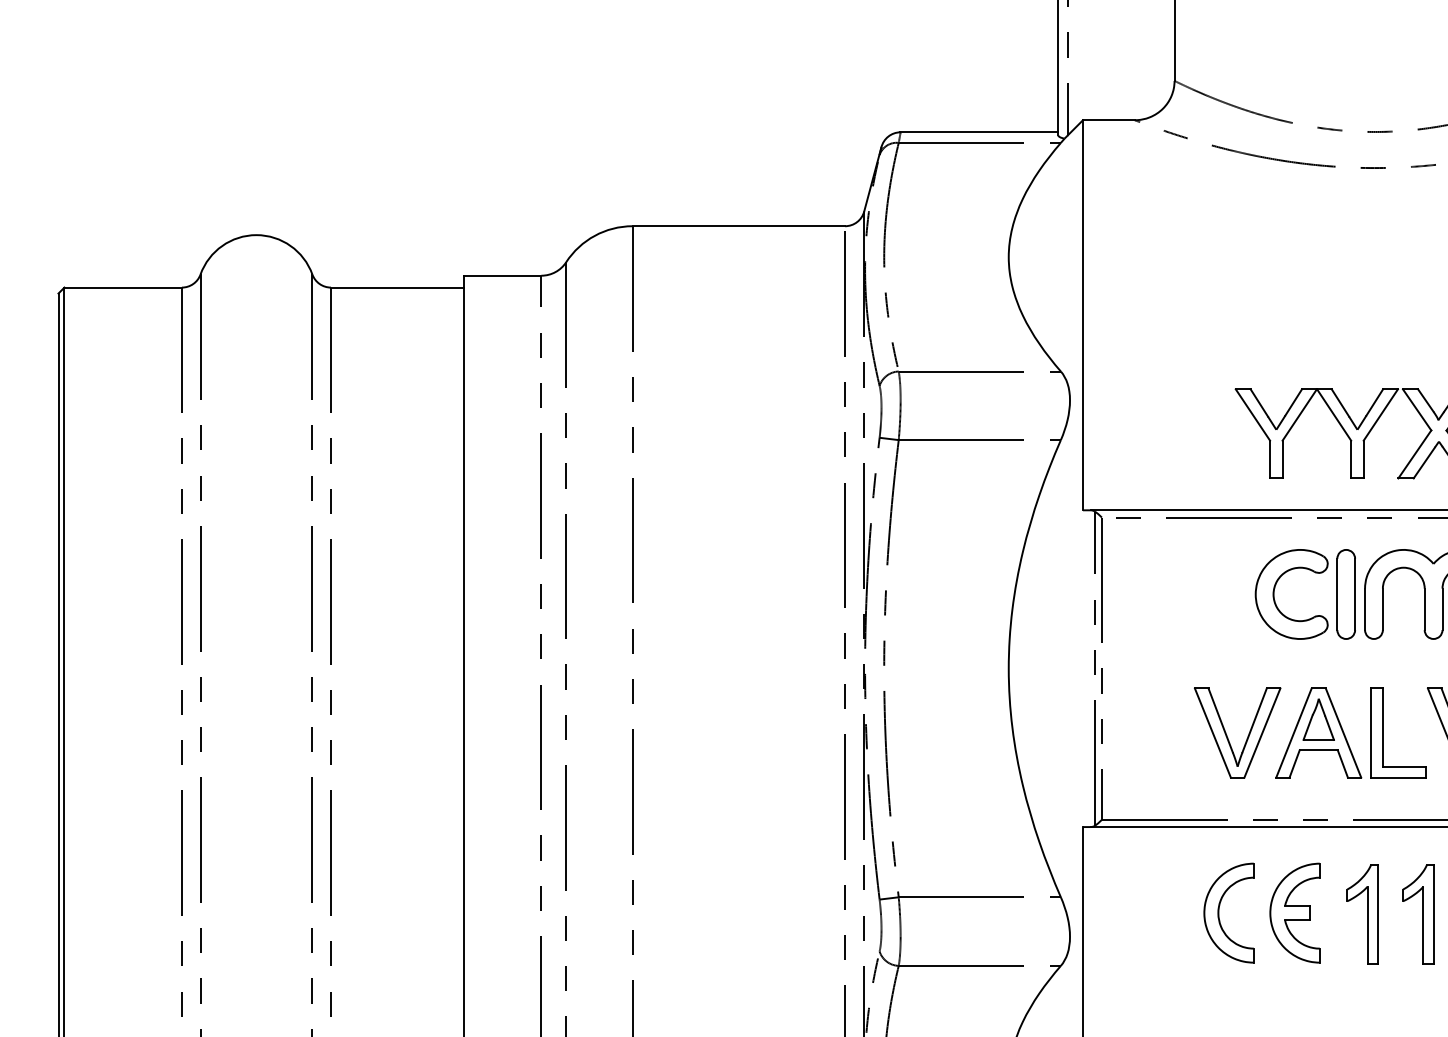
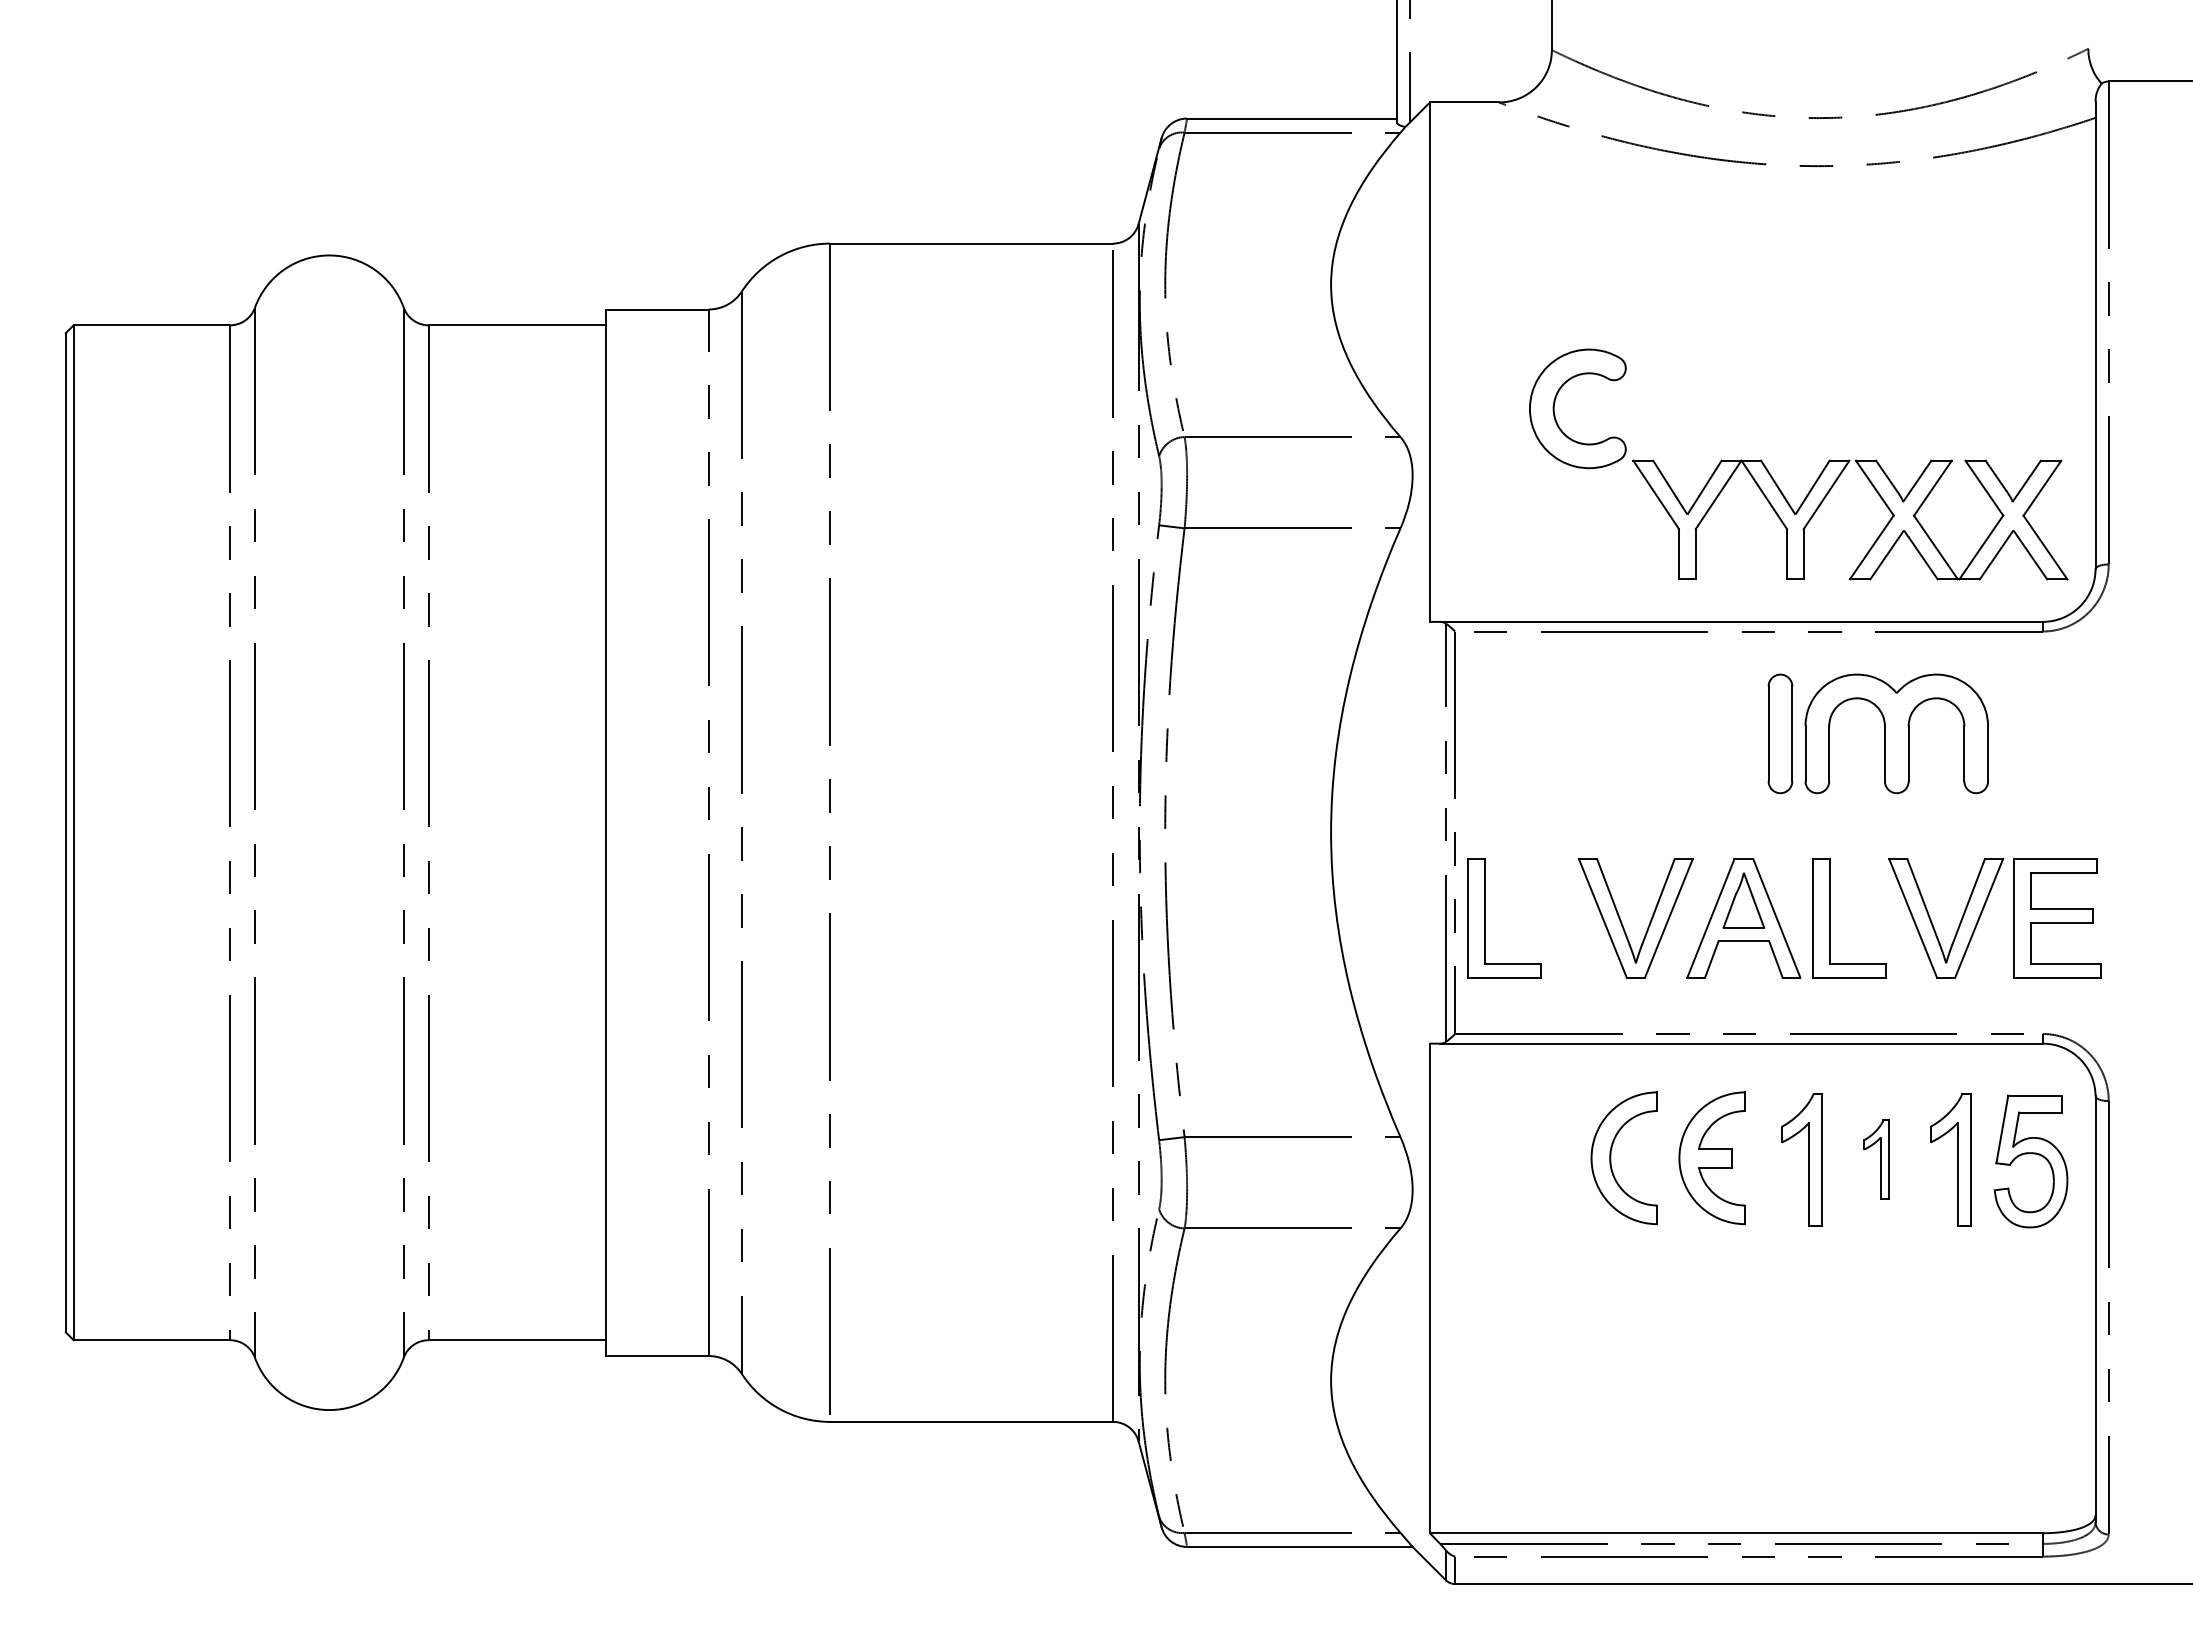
part: (1274, 590) -> (1555, 403), moved
part: (1124, 733) -> (1485, 918), added
part: (1418, 914) -> (1876, 1159), size x0.6

